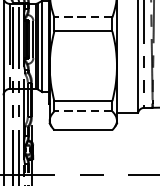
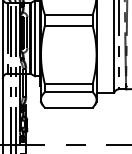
line: (83, 17) -> (68, 14), dashed -> solid
line: (83, 111) -> (68, 92), dashed -> solid

